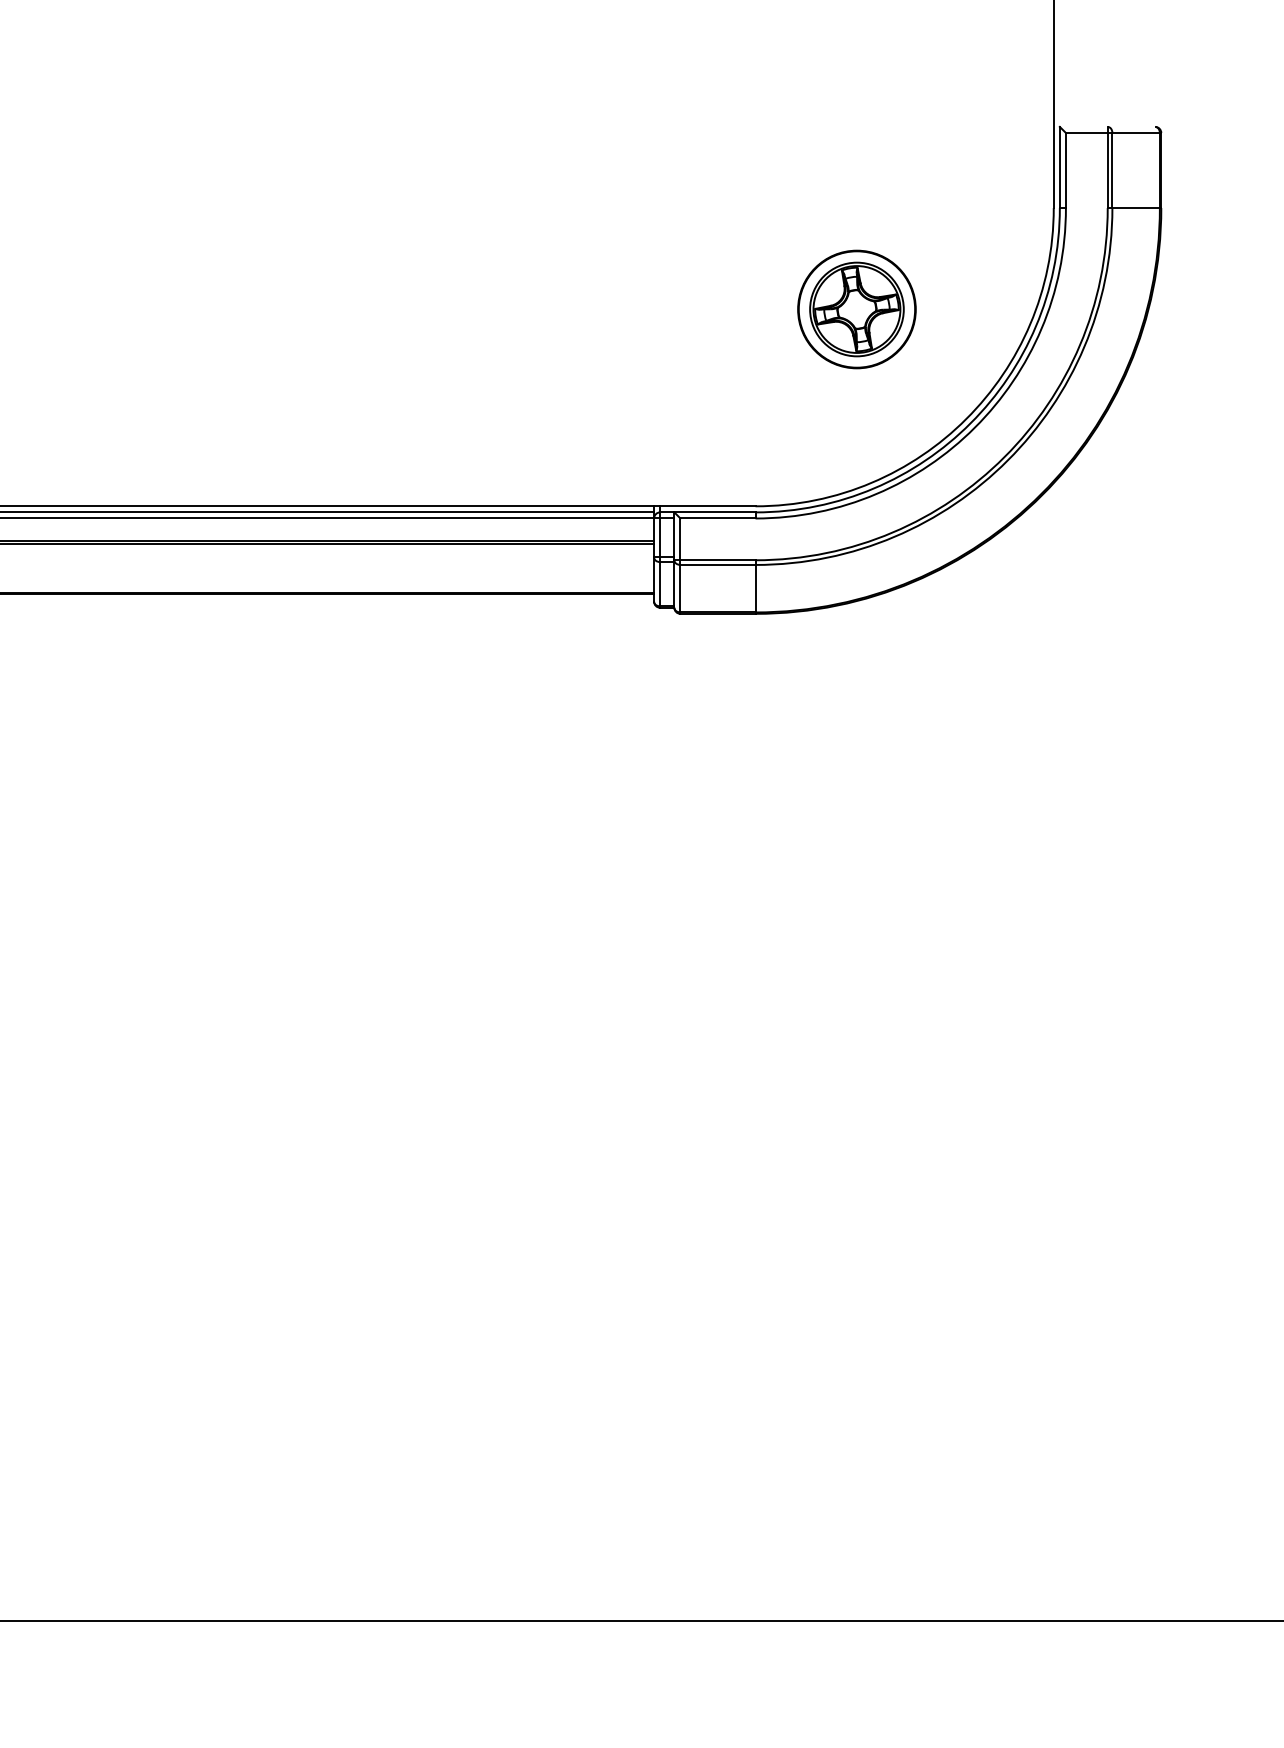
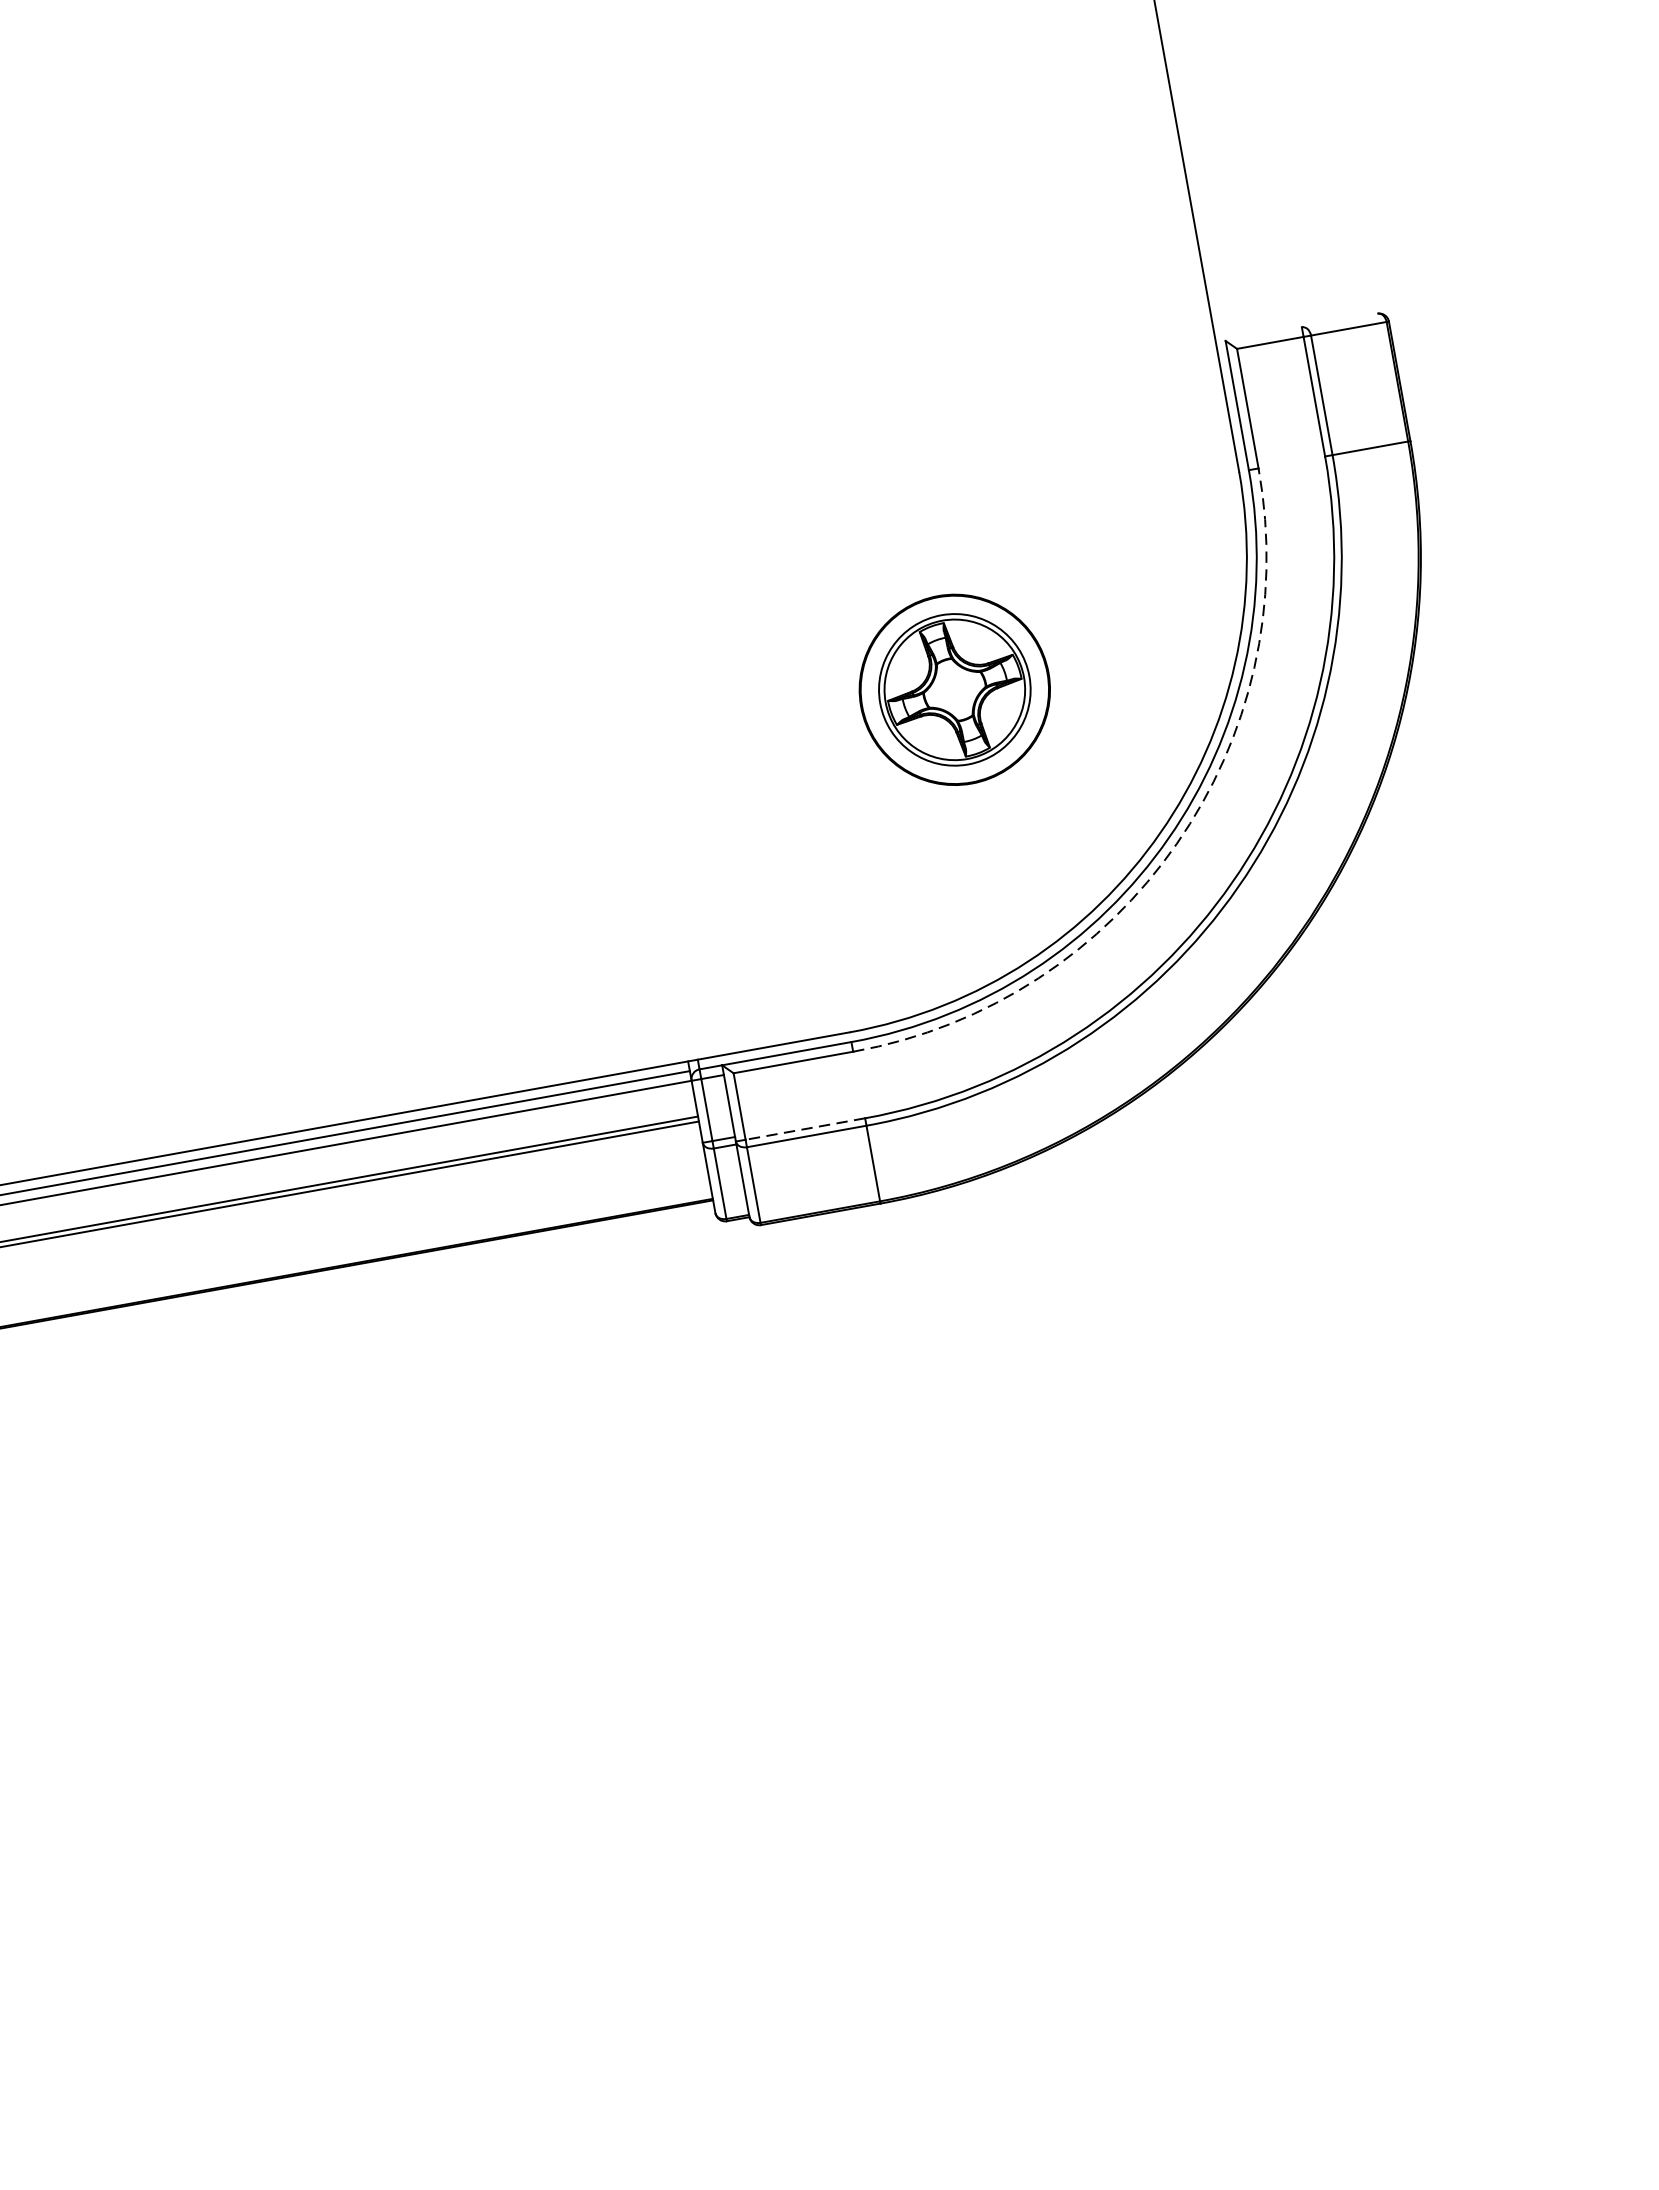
arc: (975, 427) -> (1177, 843), solid -> dashed
line: (717, 560) -> (804, 1129), solid -> dashed

